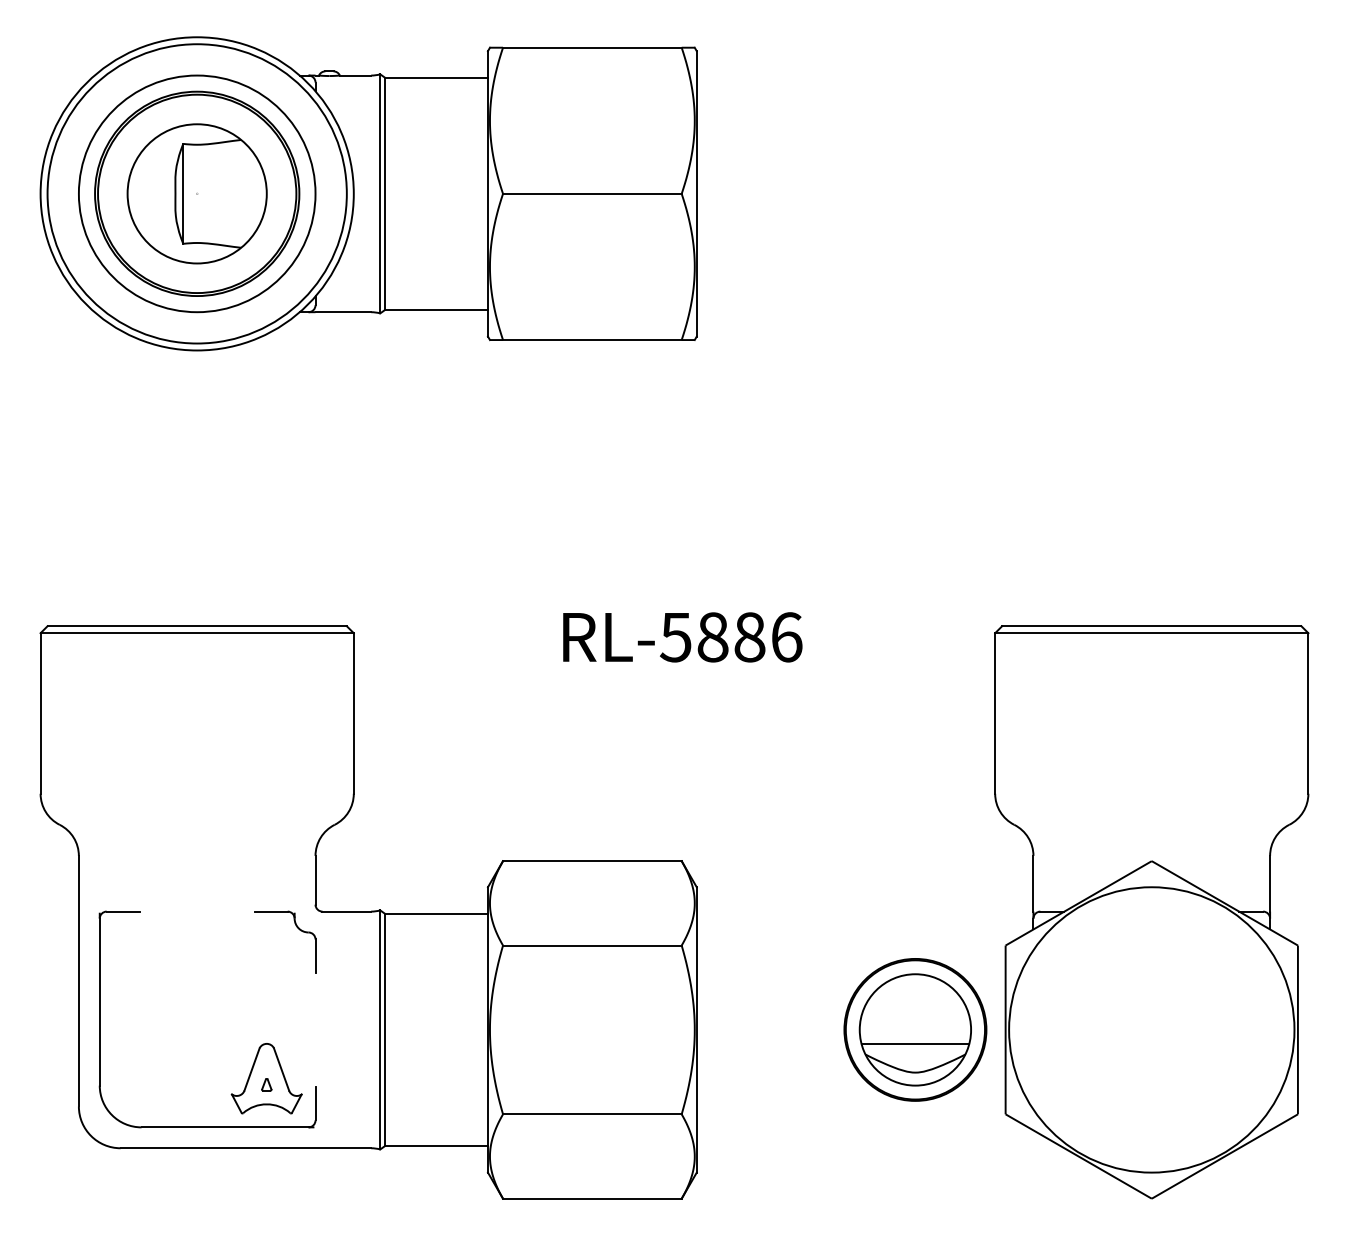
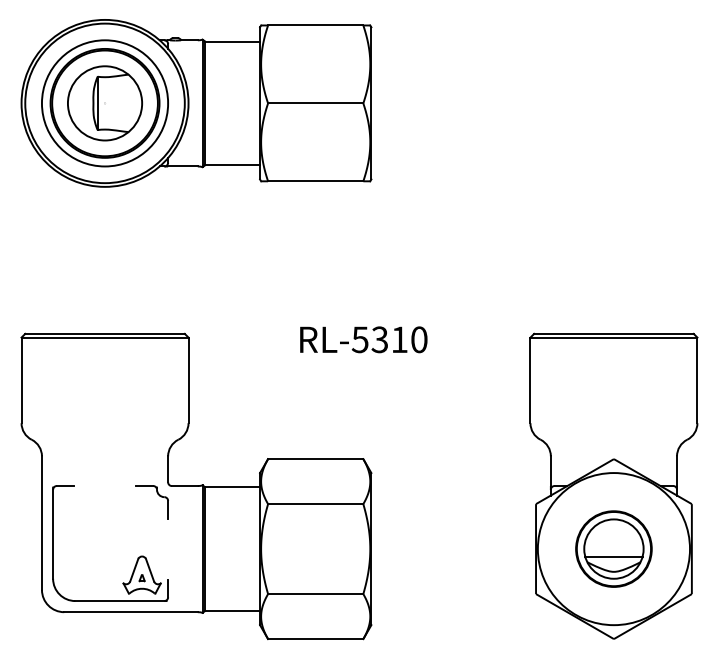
text: (749, 636) -> (399, 339), RL-5886 -> RL-5310
part: (914, 1028) -> (613, 548), moved

